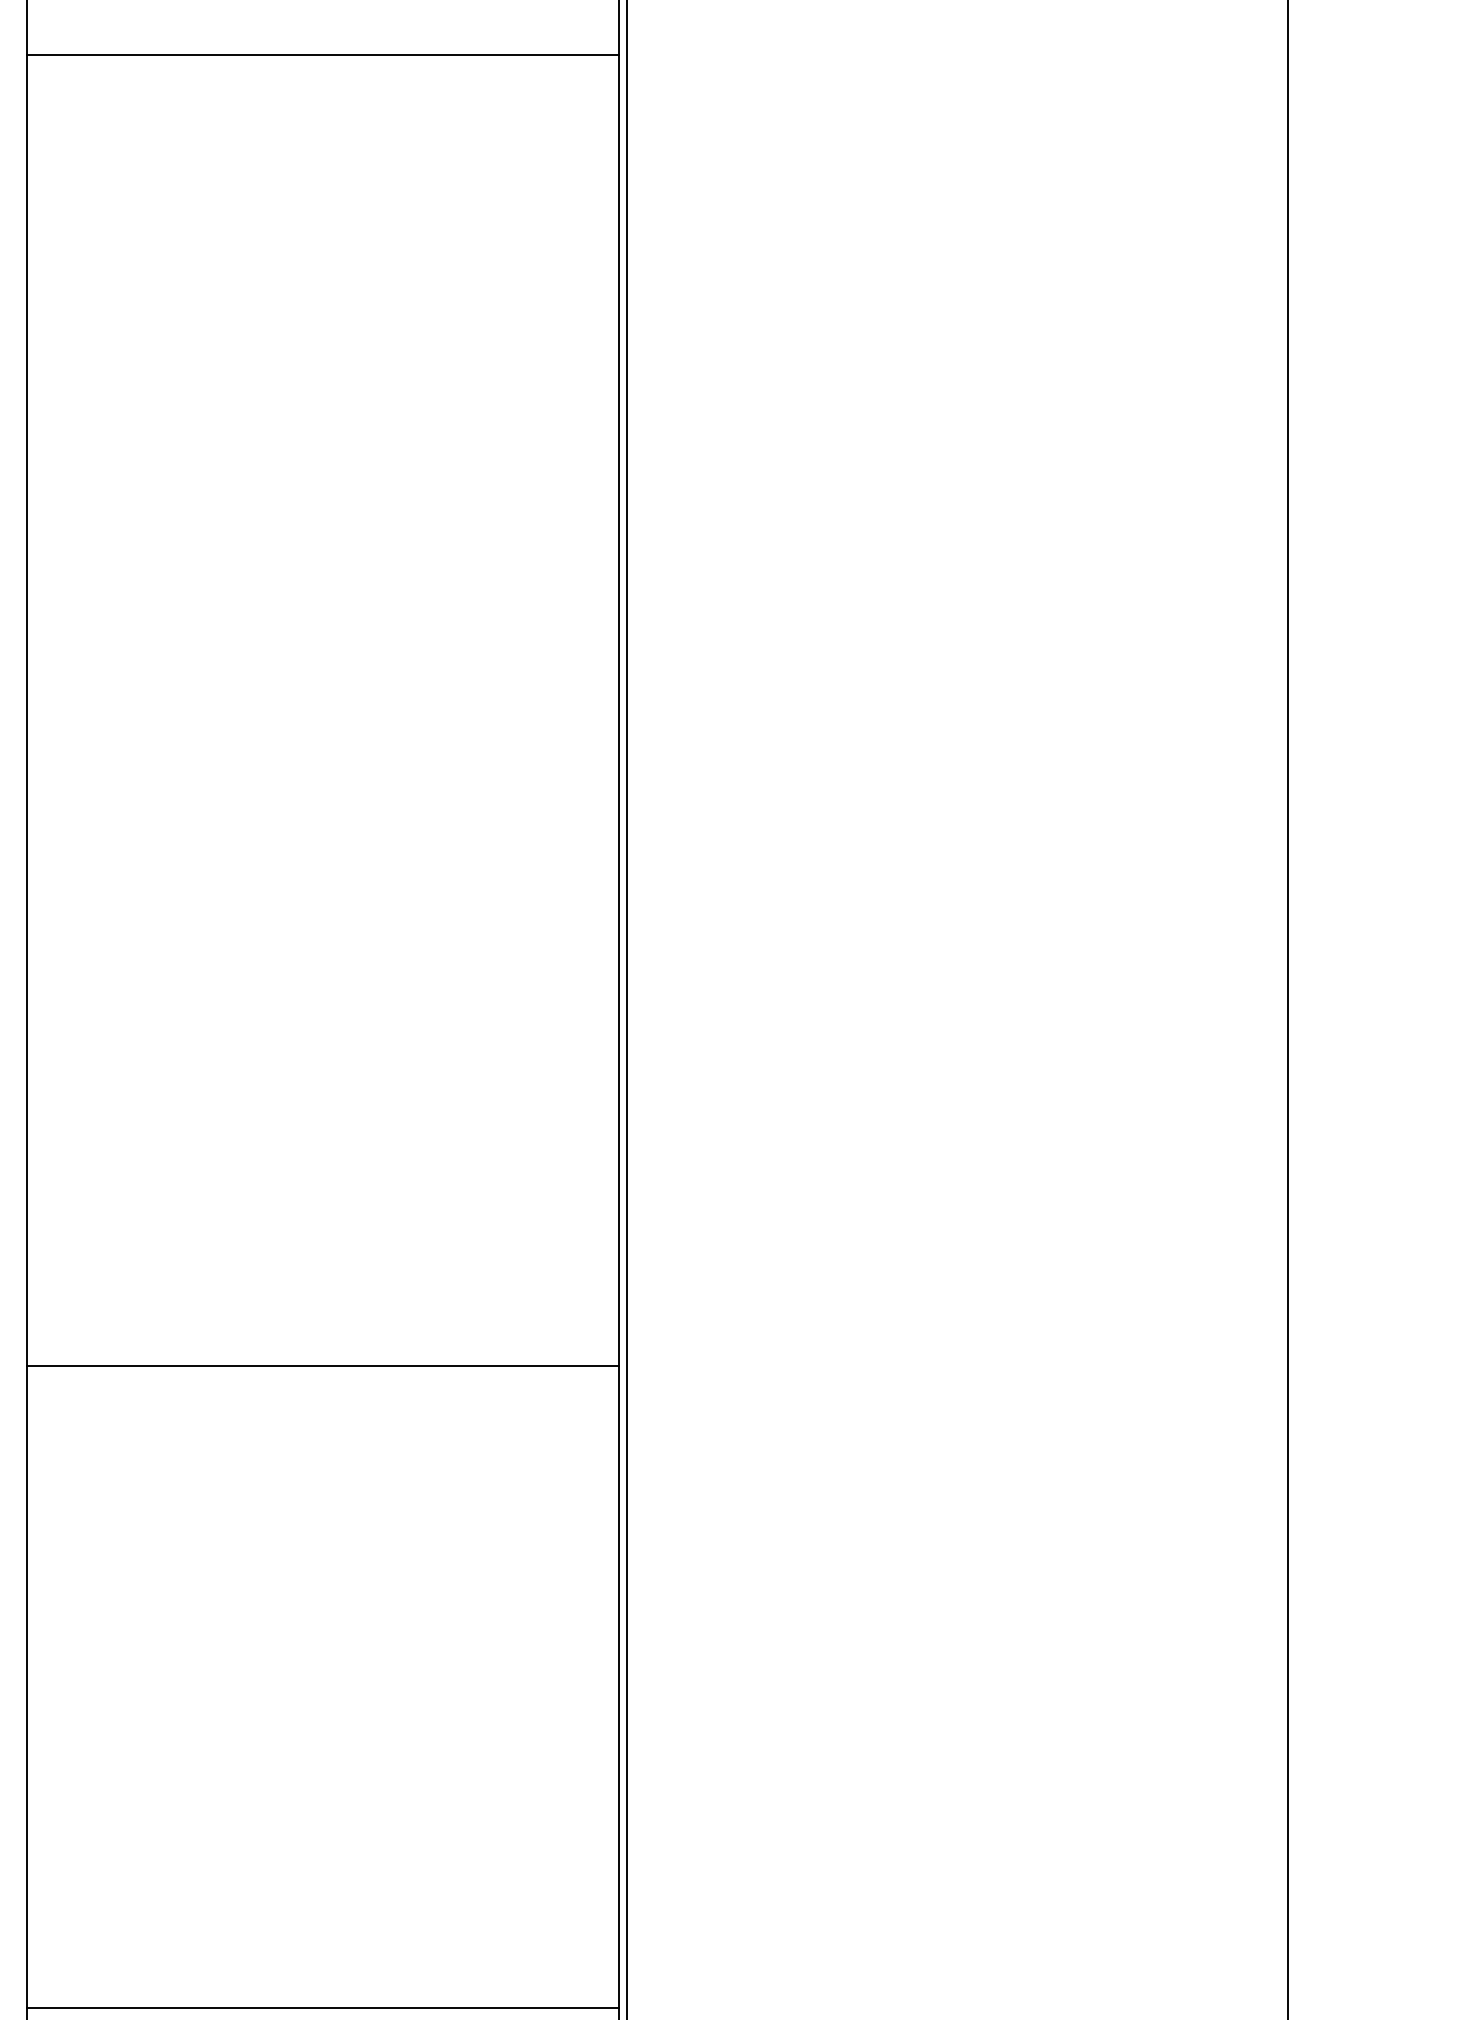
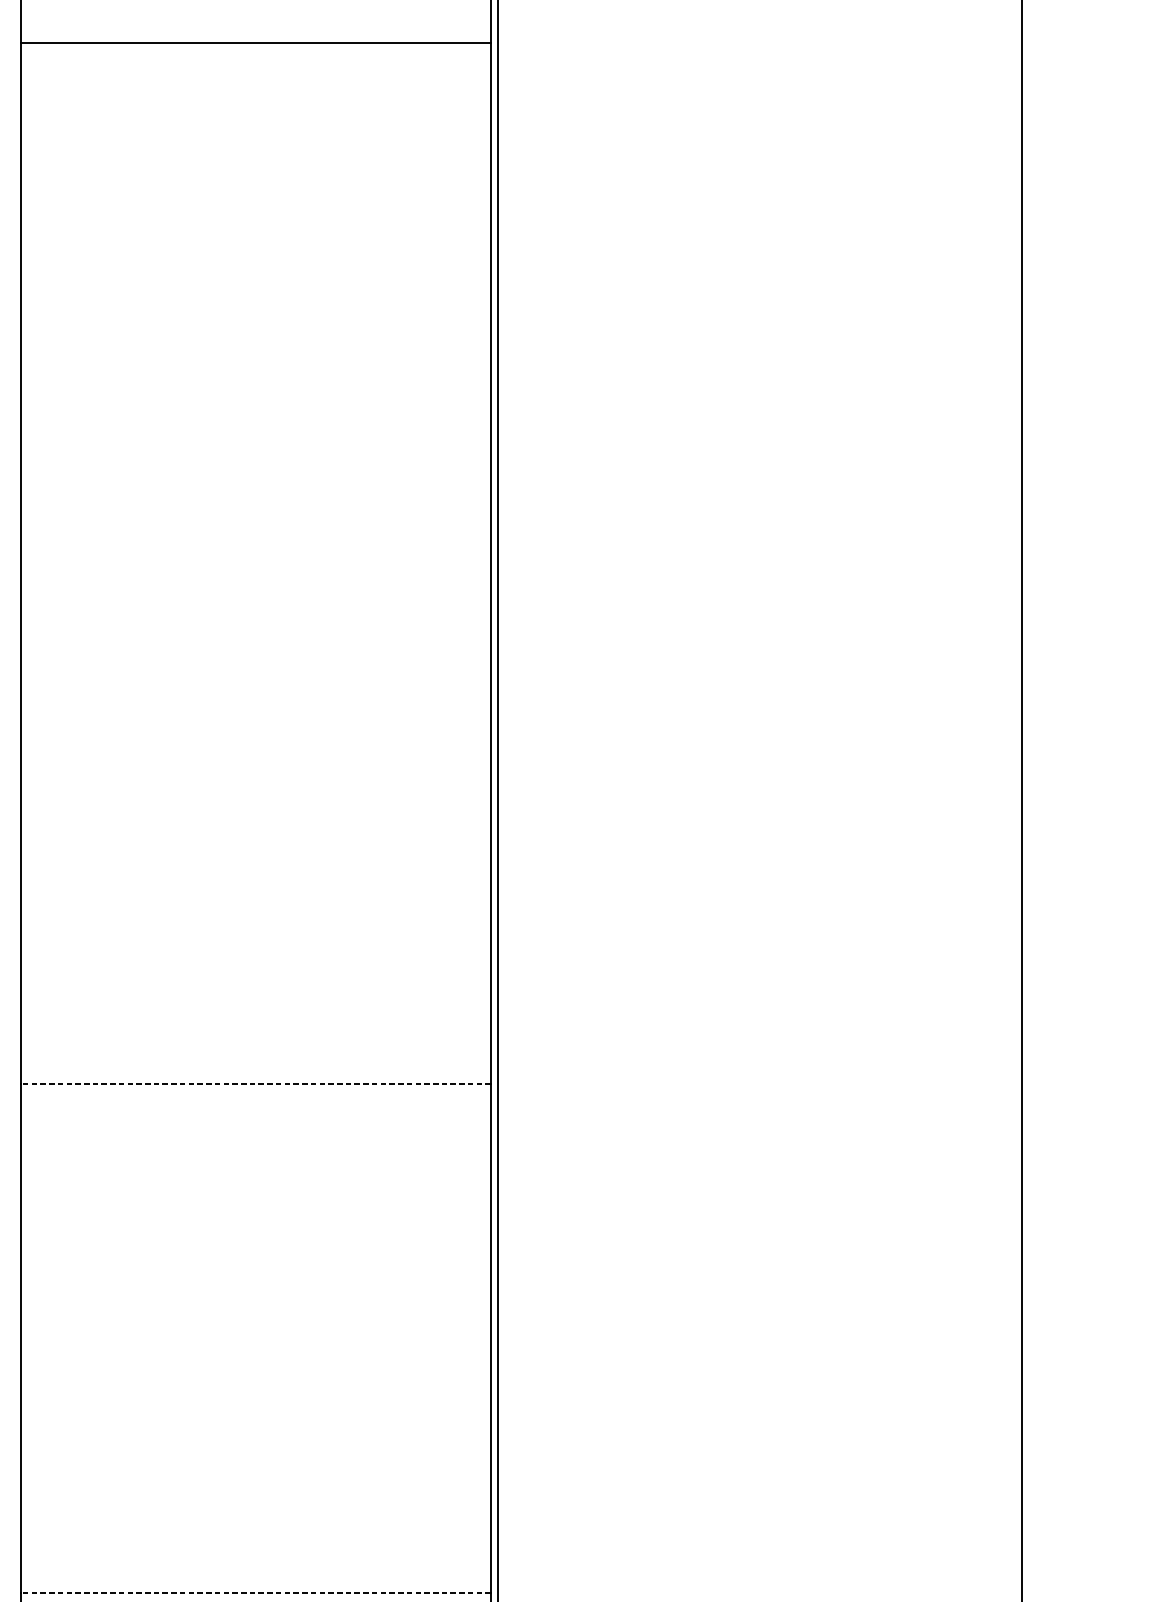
line: (322, 1366) -> (255, 1083), solid -> dashed
line: (322, 2007) -> (255, 1592), solid -> dashed

